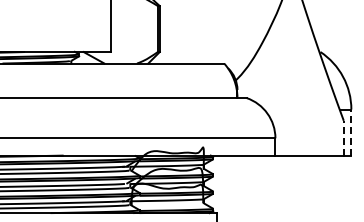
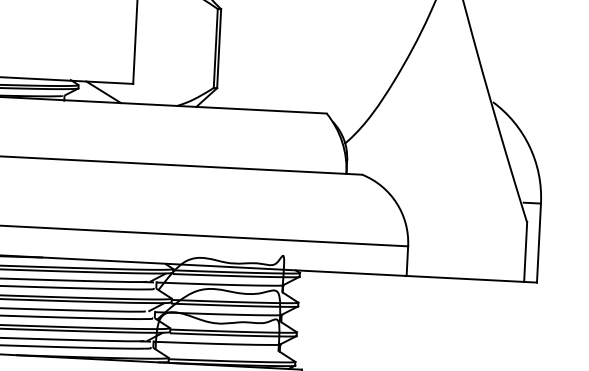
line: (351, 132) -> (539, 242), dashed -> solid
line: (343, 137) -> (525, 250), dashed -> solid

